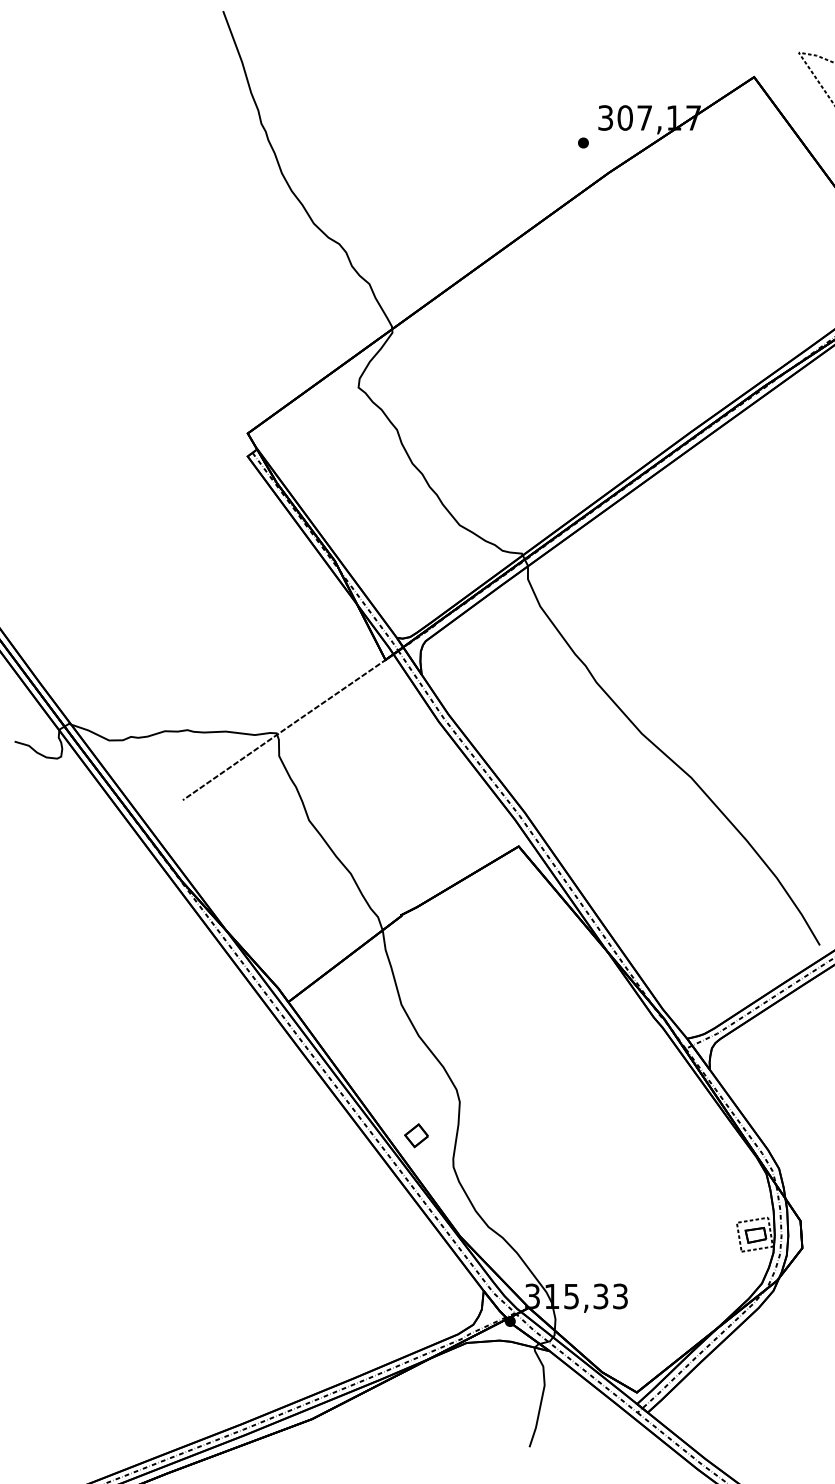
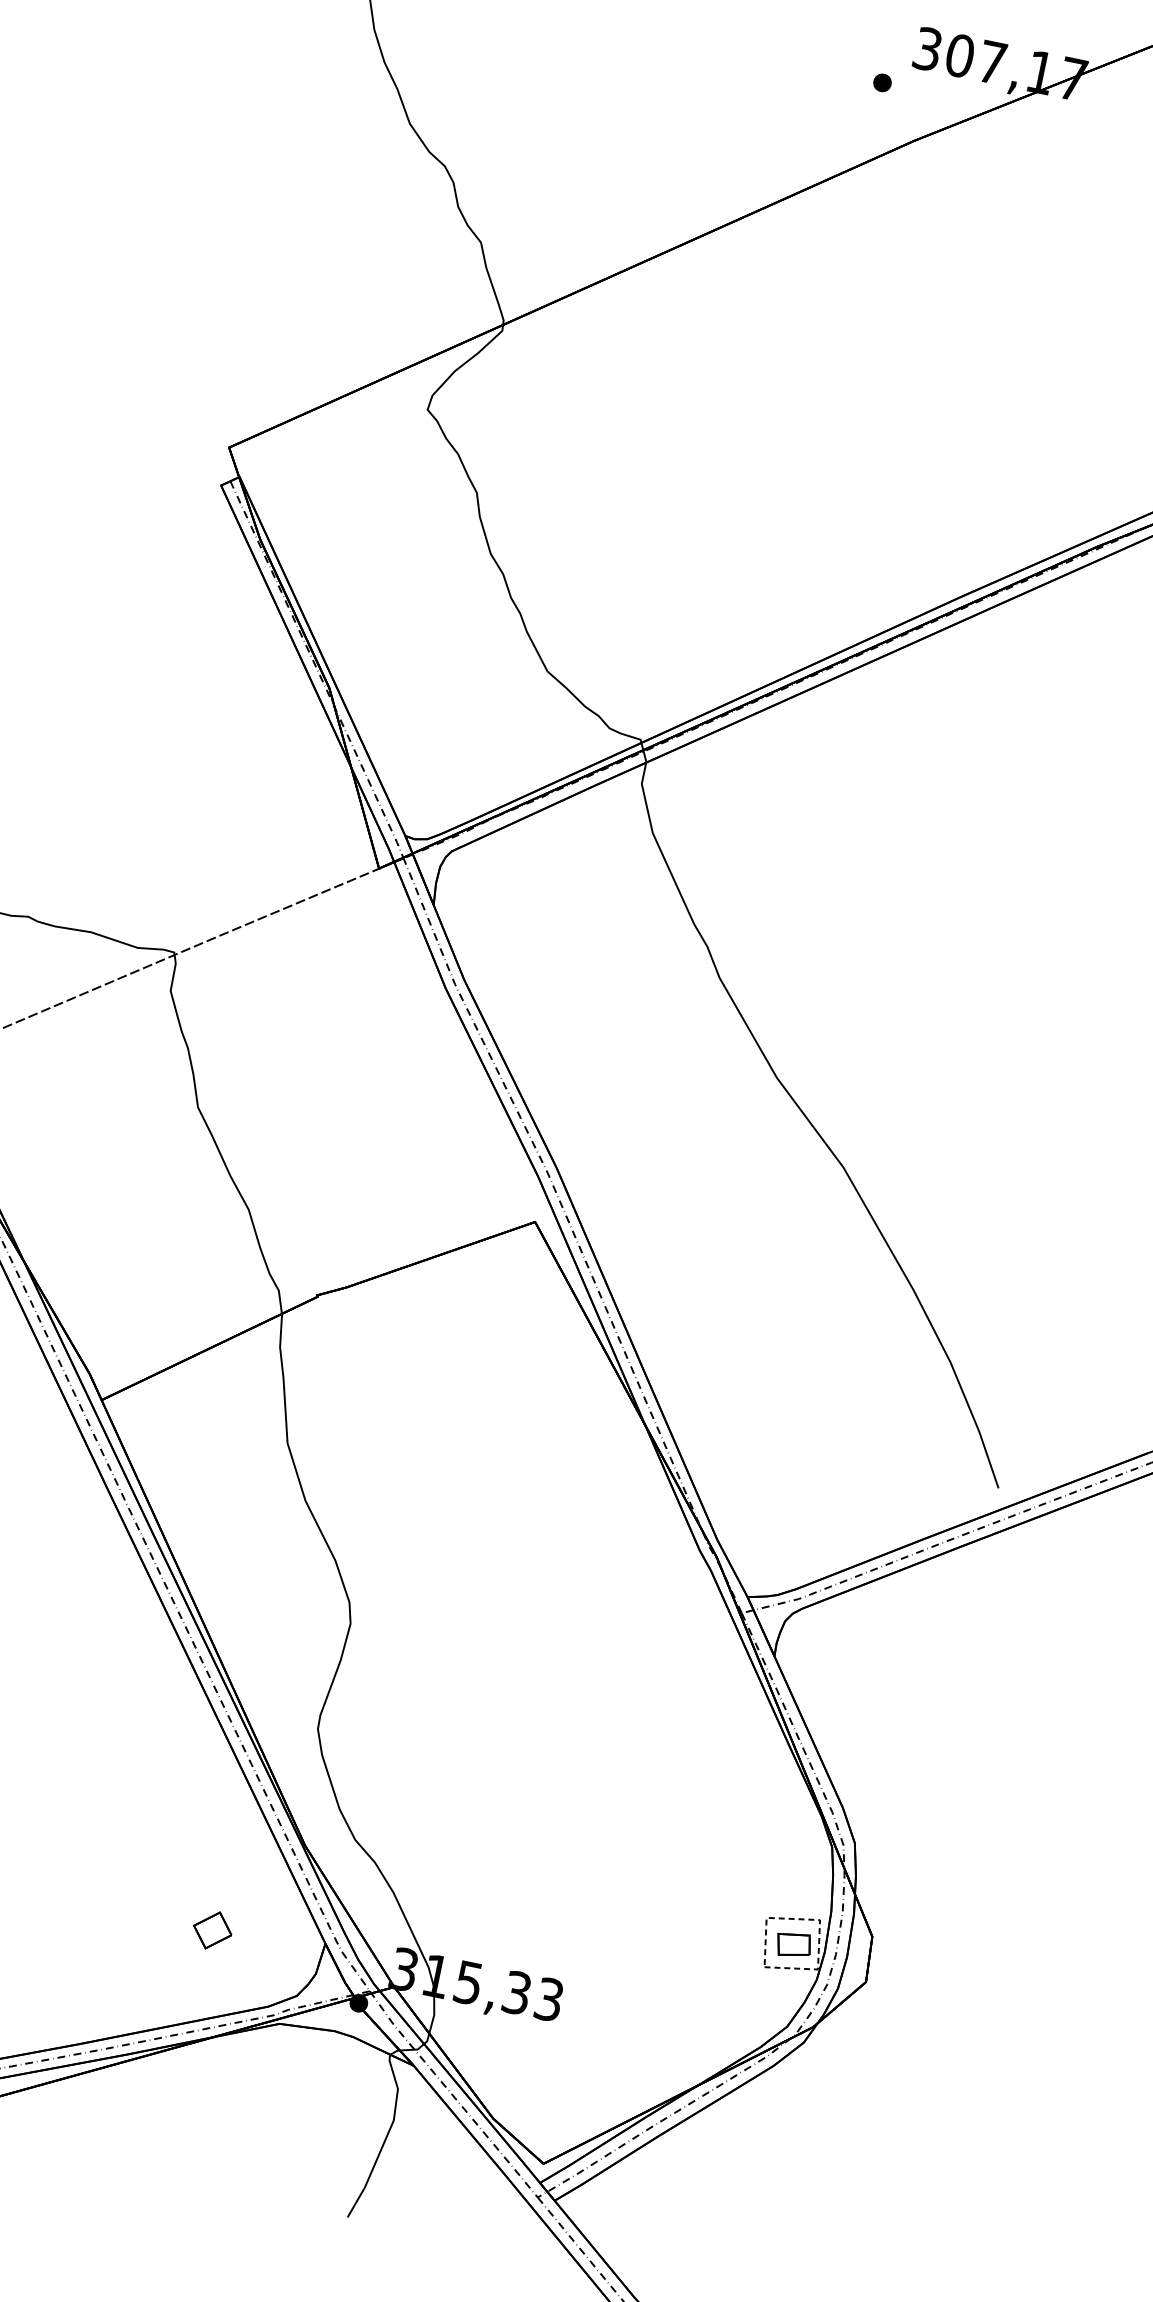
part: (416, 1135) -> (212, 1929), moved

